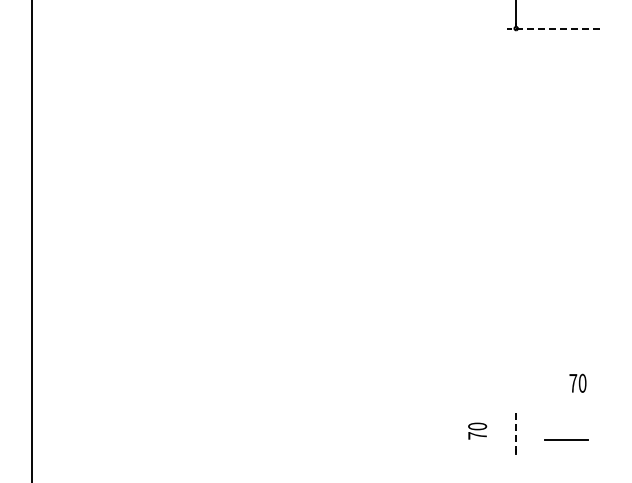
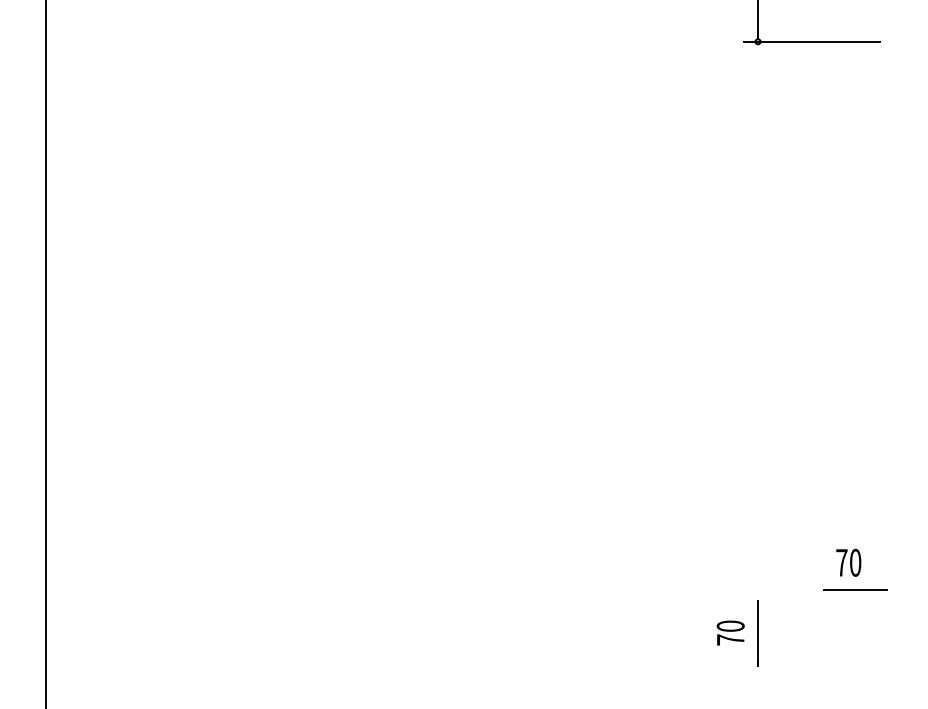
line: (552, 28) -> (811, 41), dashed -> solid
text: (477, 430) -> (730, 632), moved
line: (516, 431) -> (758, 633), dashed -> solid
line: (566, 439) -> (855, 589), moved

